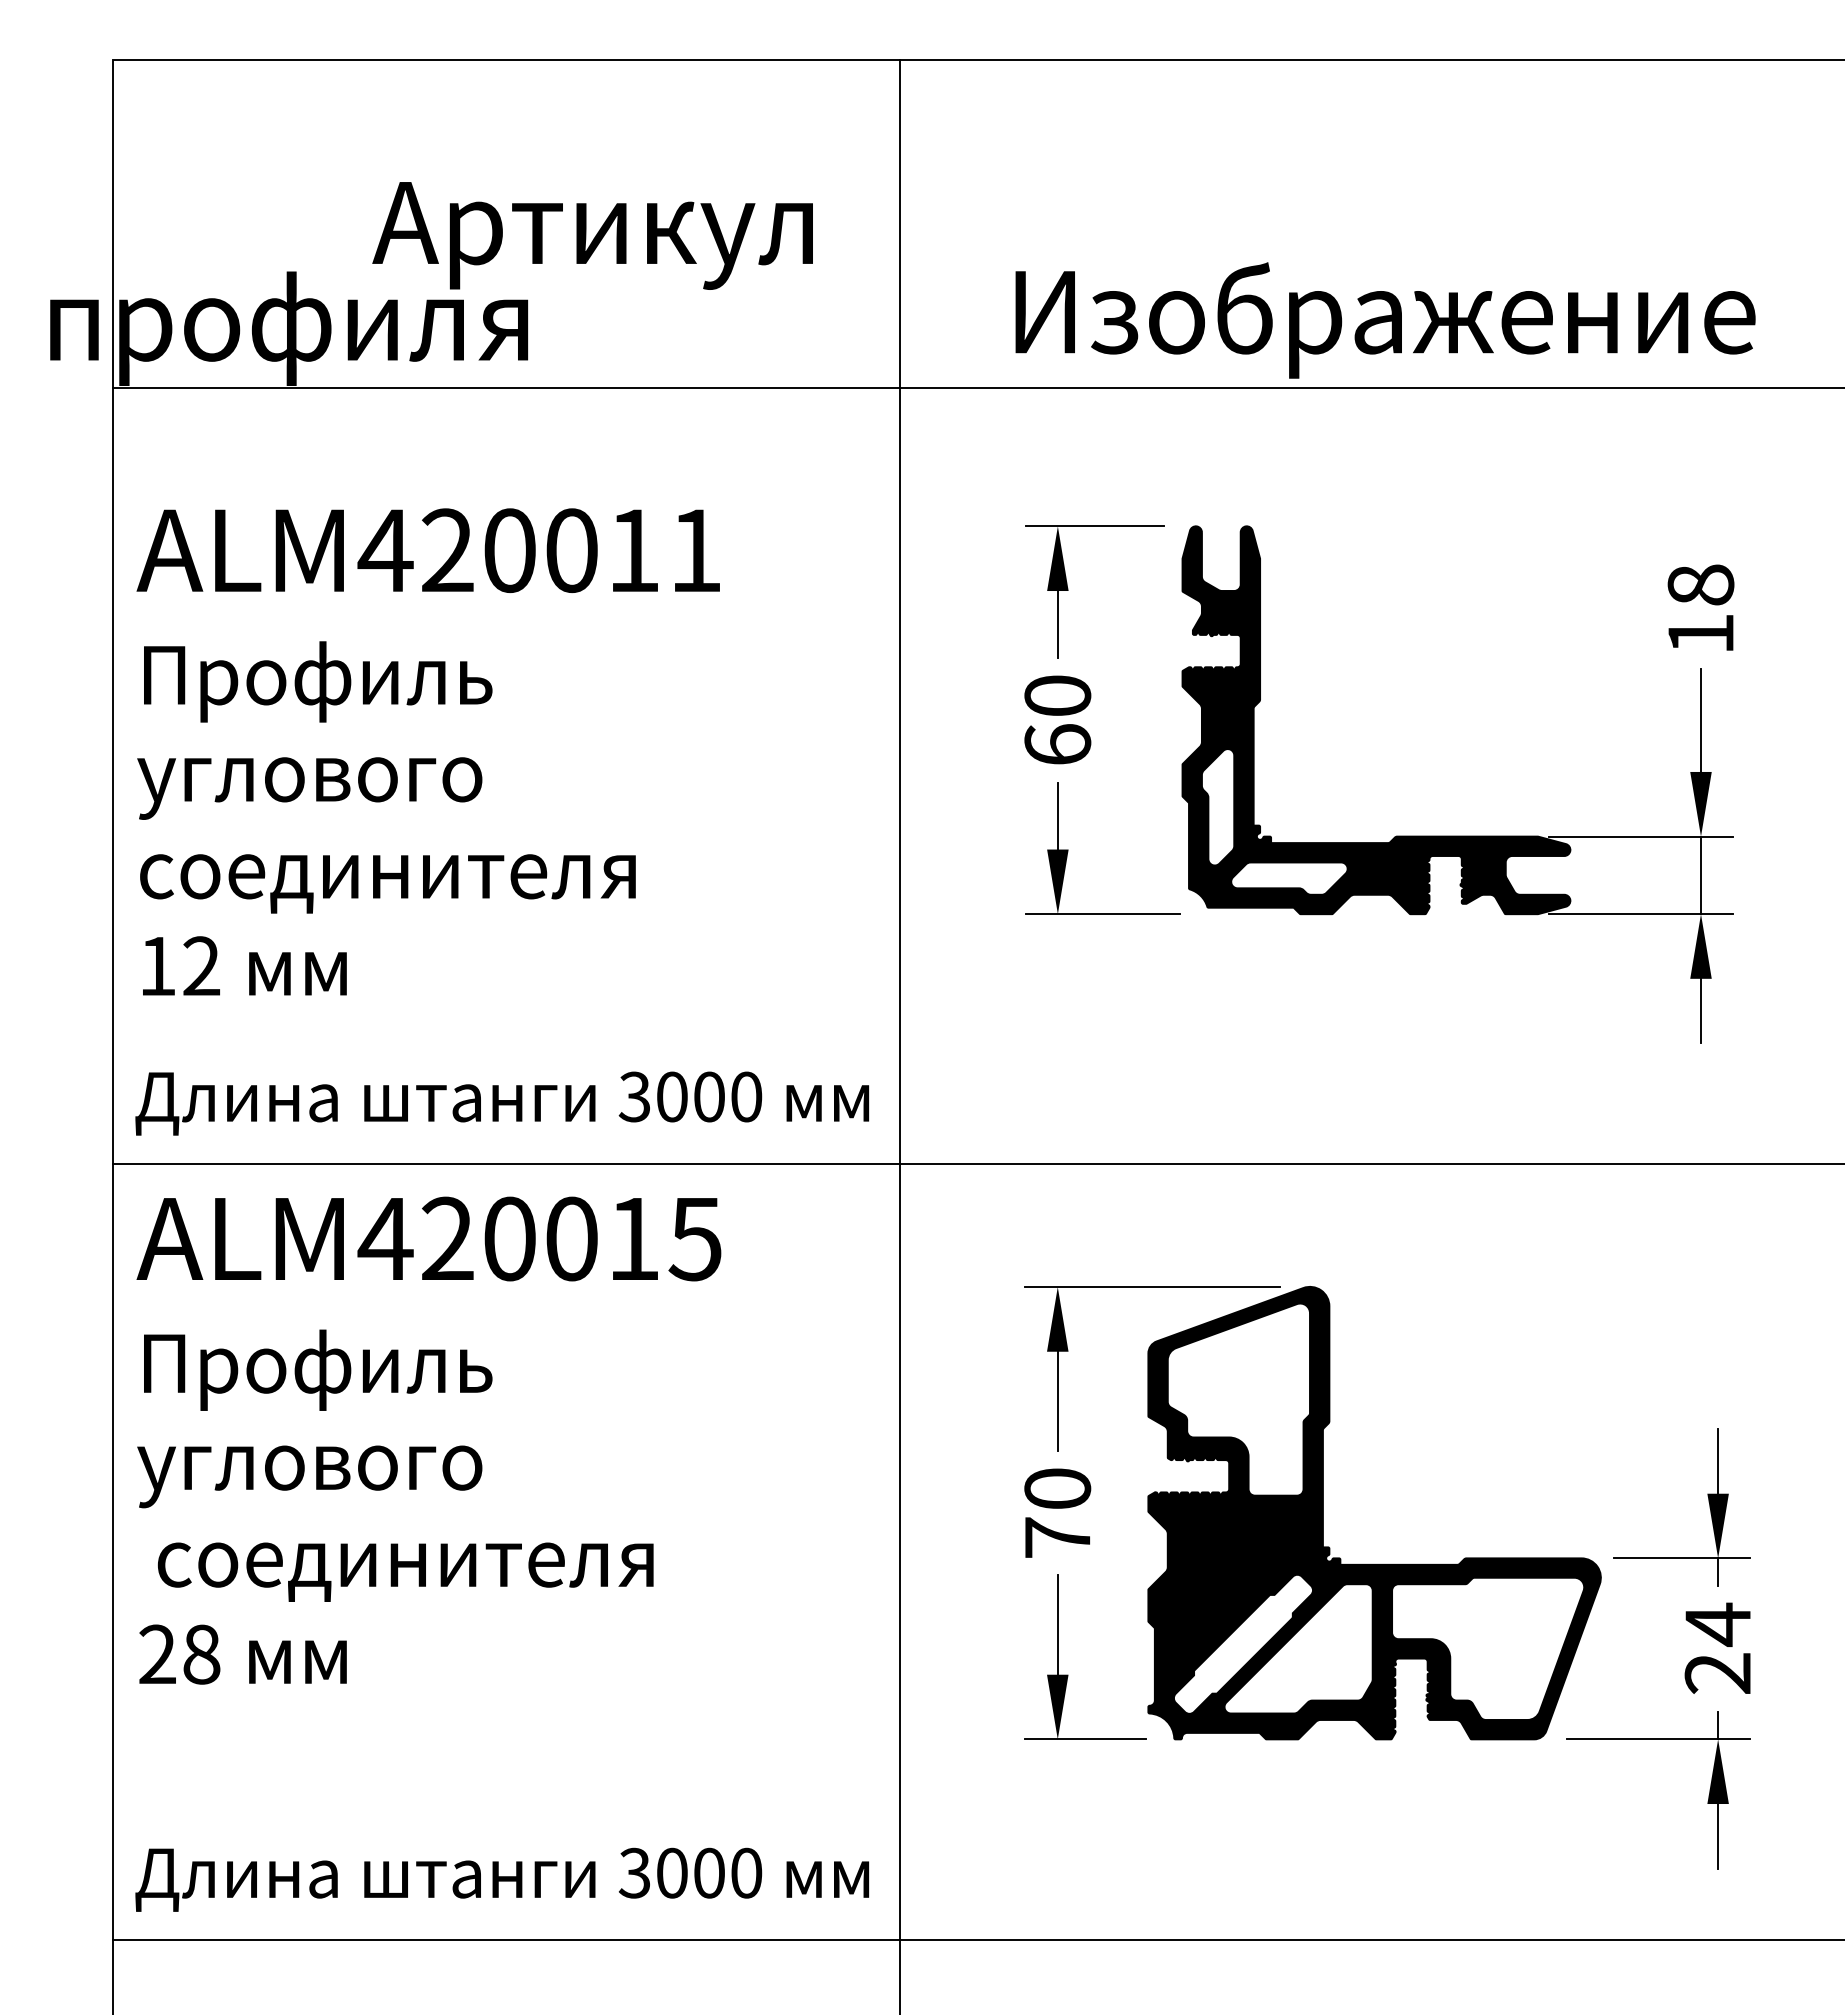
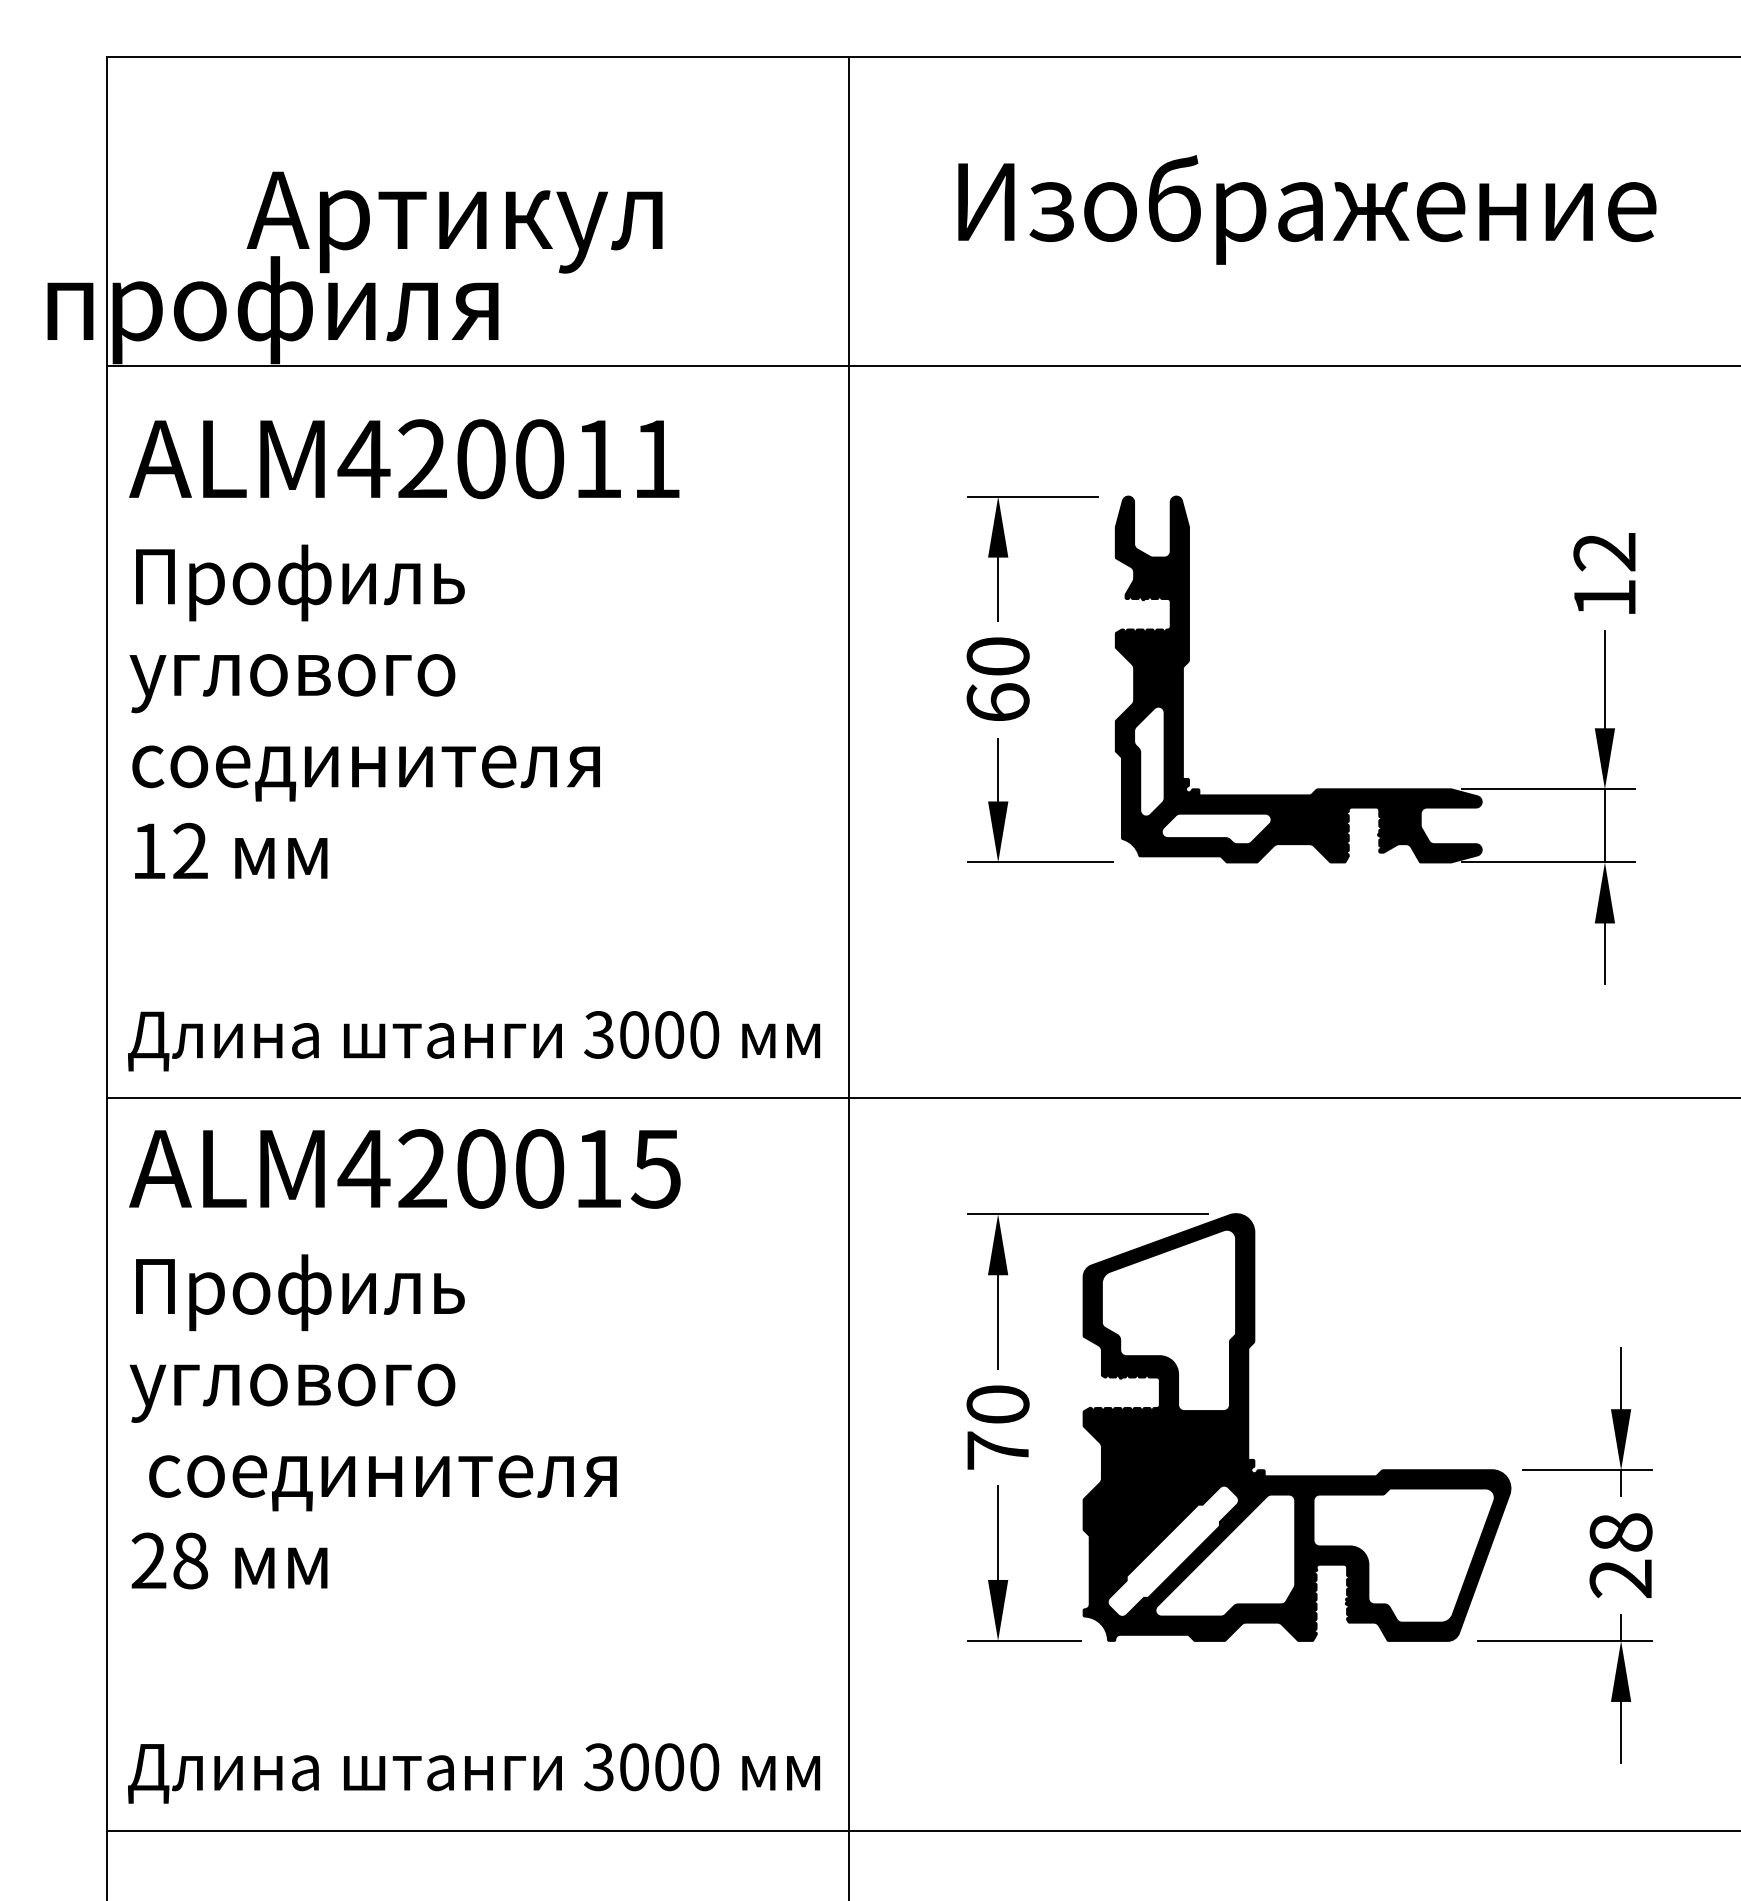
text: (592, 235) -> (454, 222), moved
text: (1385, 320) -> (1307, 209), moved
text: (1700, 584) -> (1604, 551), 18 -> 12
text: (427, 751) -> (403, 648), moved
text: (1717, 1624) -> (1620, 1532), 24 -> 28

